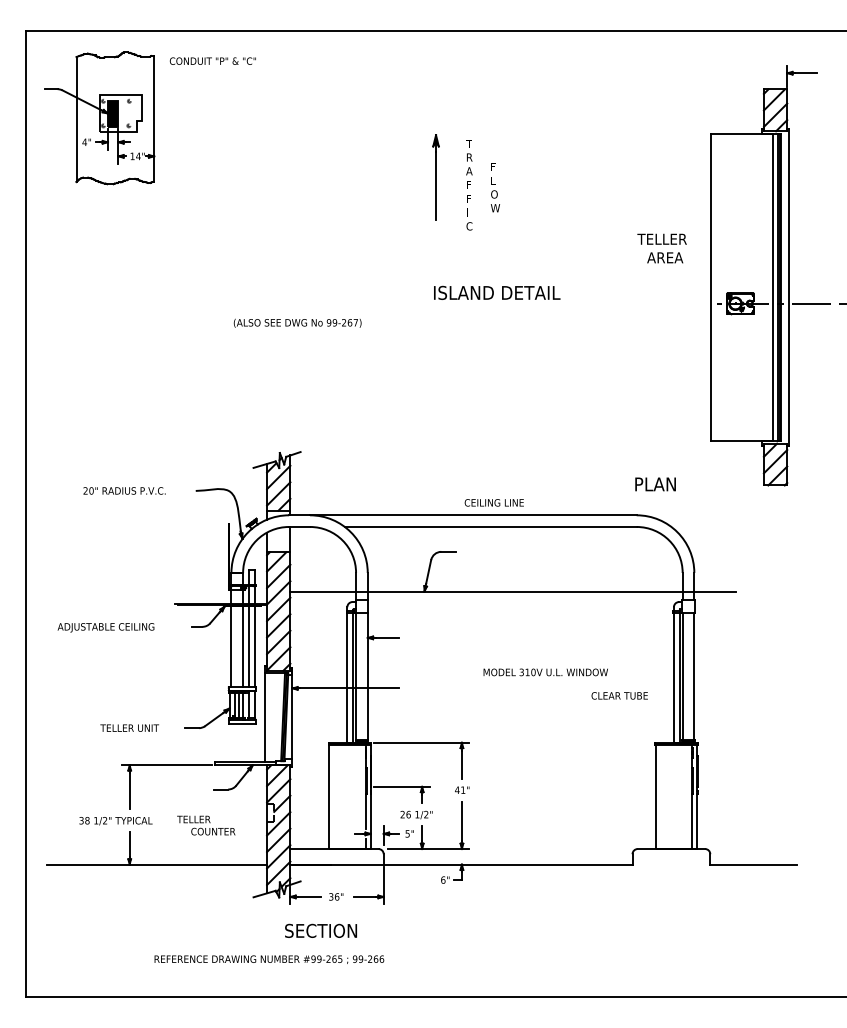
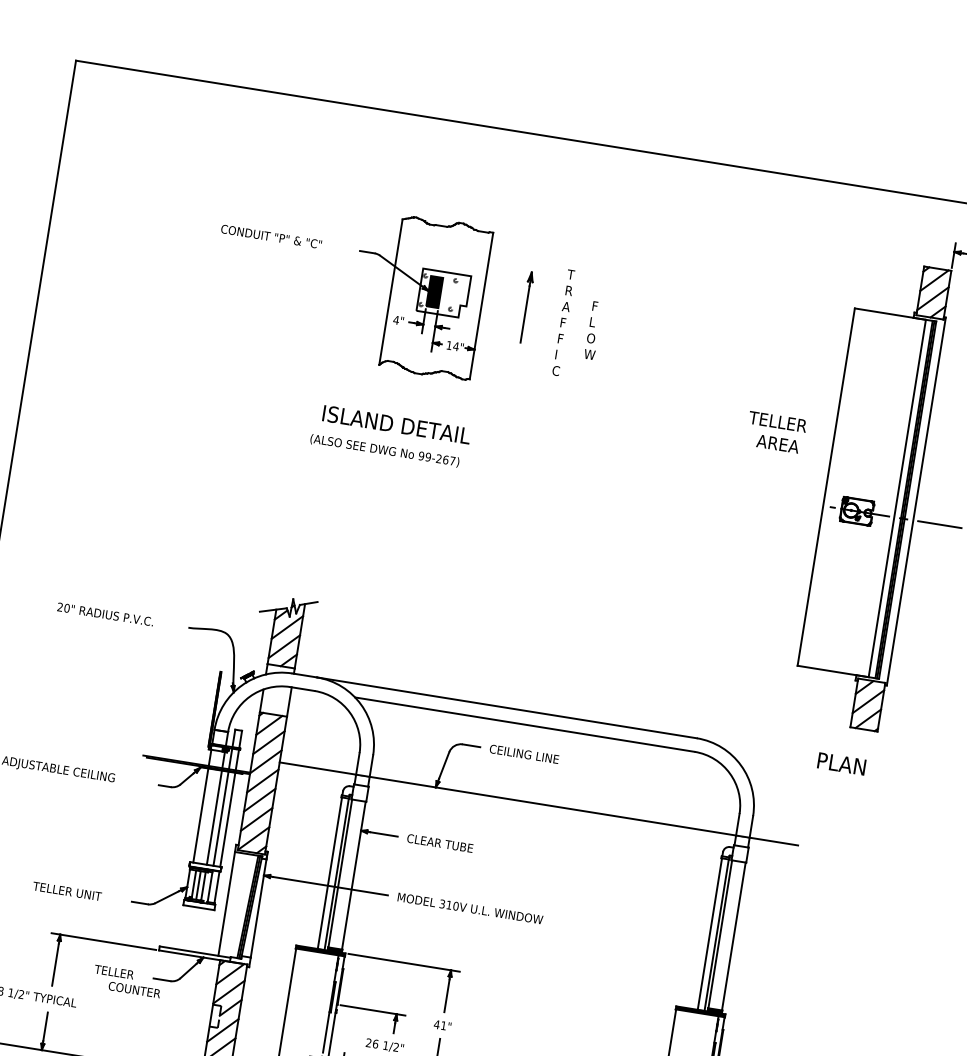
text: (212, 60) -> (271, 235), moved
part: (99, 118) -> (417, 295), moved
part: (435, 176) -> (525, 306), size x0.71
text: (497, 292) -> (397, 424), moved
text: (297, 322) -> (384, 449), moved
text: (655, 484) -> (841, 764), moved
text: (493, 502) -> (523, 753), moved
text: (545, 672) -> (470, 908), moved
text: (619, 695) -> (439, 842), moved
text: (206, 825) -> (127, 981), moved

